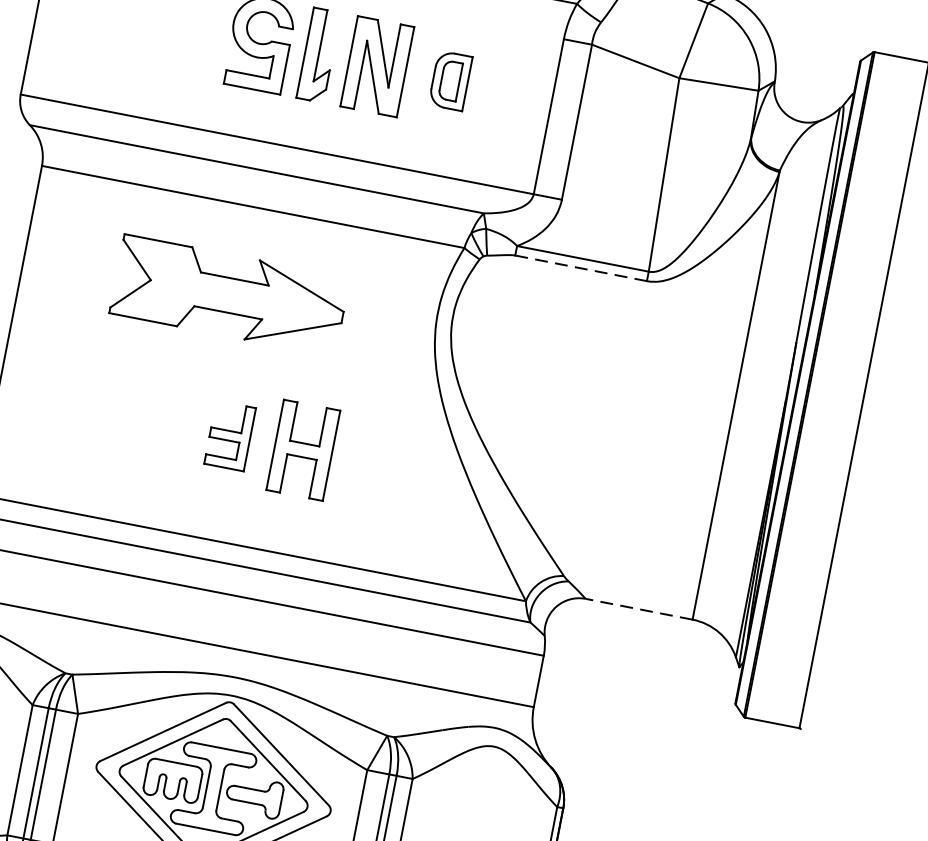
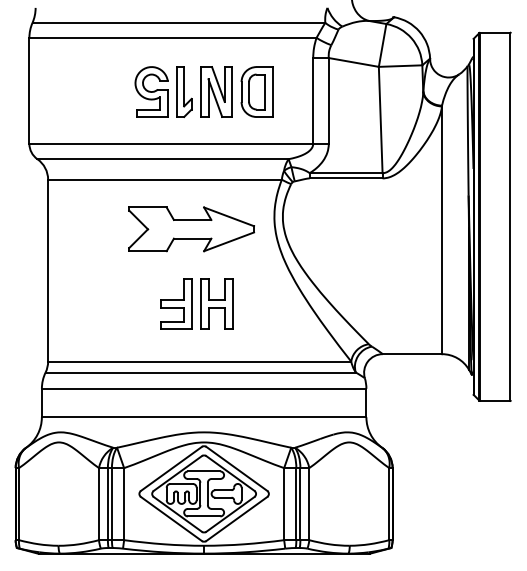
part: (449, 79) -> (256, 91), size x1.67
line: (581, 268) -> (346, 178), dashed -> solid
part: (229, 295) -> (191, 229), moved
part: (230, 434) -> (176, 303), size x1.43
line: (639, 609) -> (412, 354), dashed -> solid

